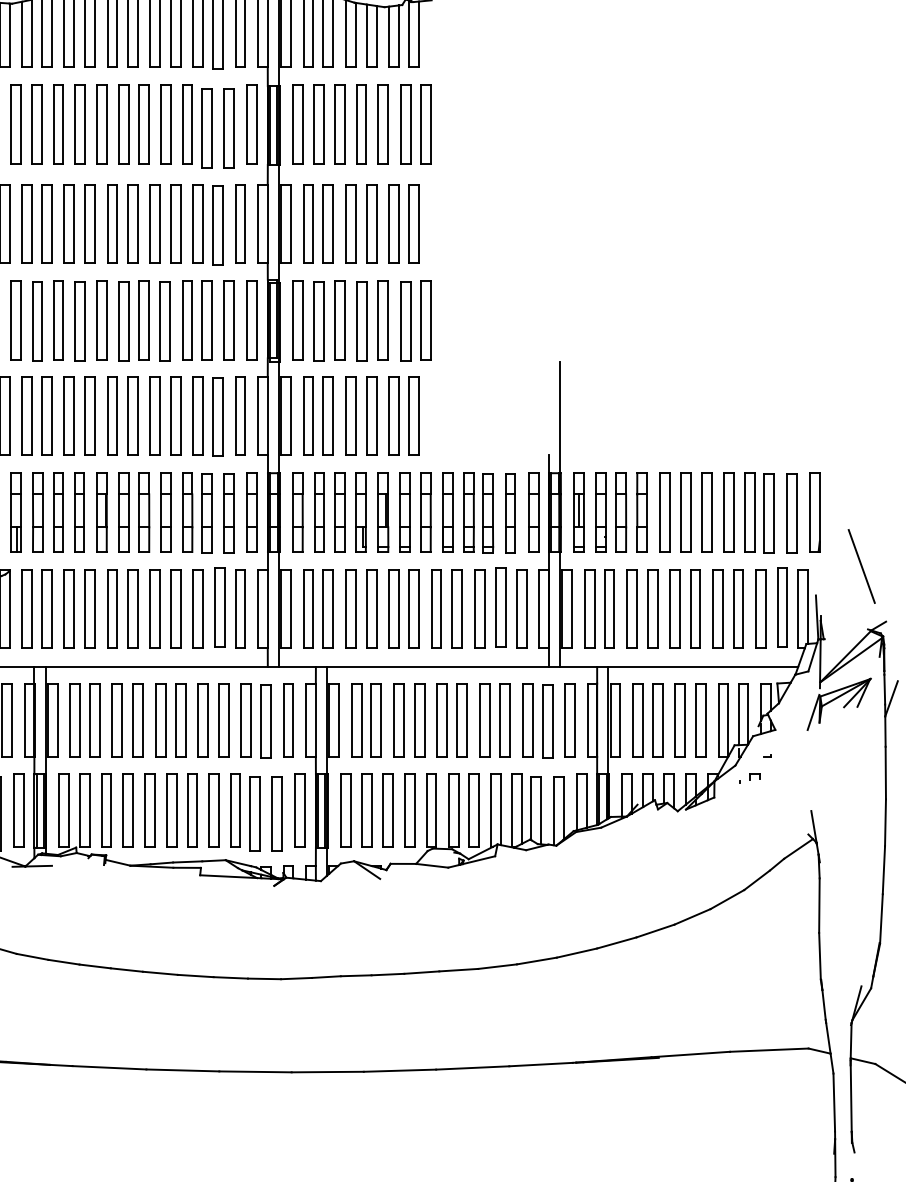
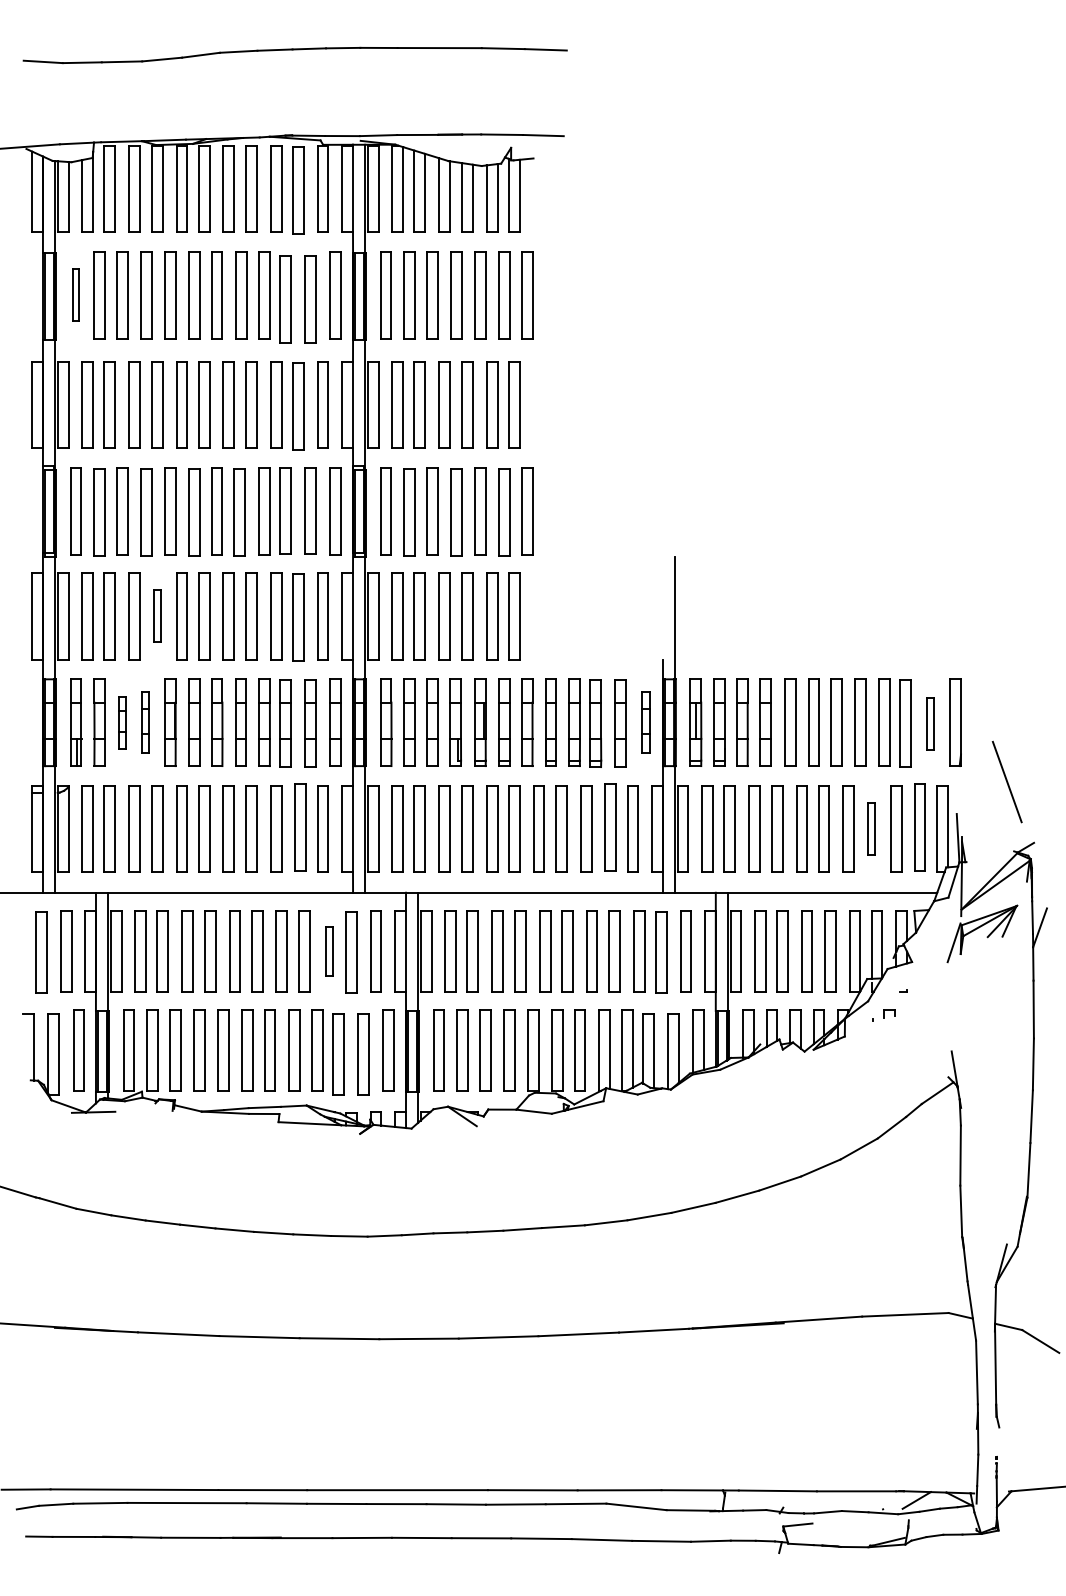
part: (15, 124) -> (75, 295), size x0.6
part: (90, 416) -> (157, 616), size x0.6
part: (58, 512) -> (122, 722), size x0.6
part: (79, 512) -> (145, 722), size x0.7
part: (533, 512) -> (645, 722), size x0.7
part: (792, 513) -> (930, 723), size x0.6
part: (738, 608) -> (871, 828), size x0.6
part: (246, 720) -> (329, 951), size x0.6

